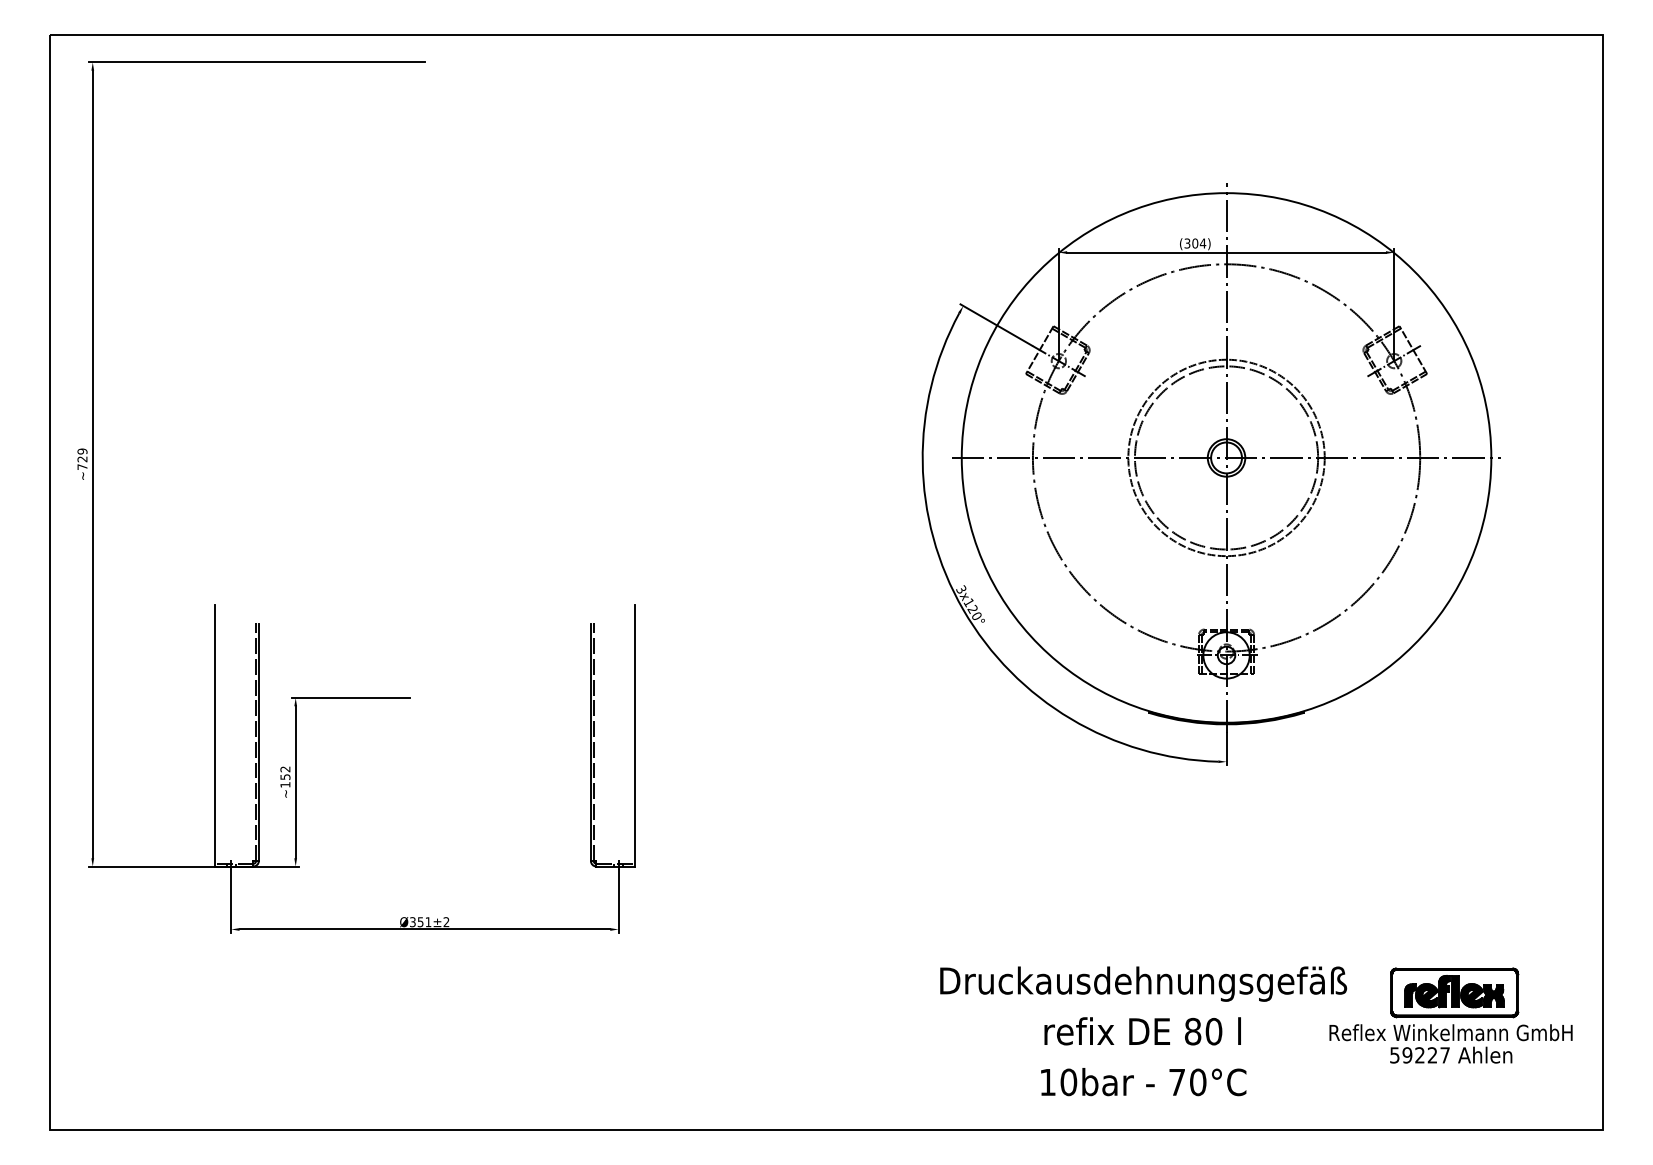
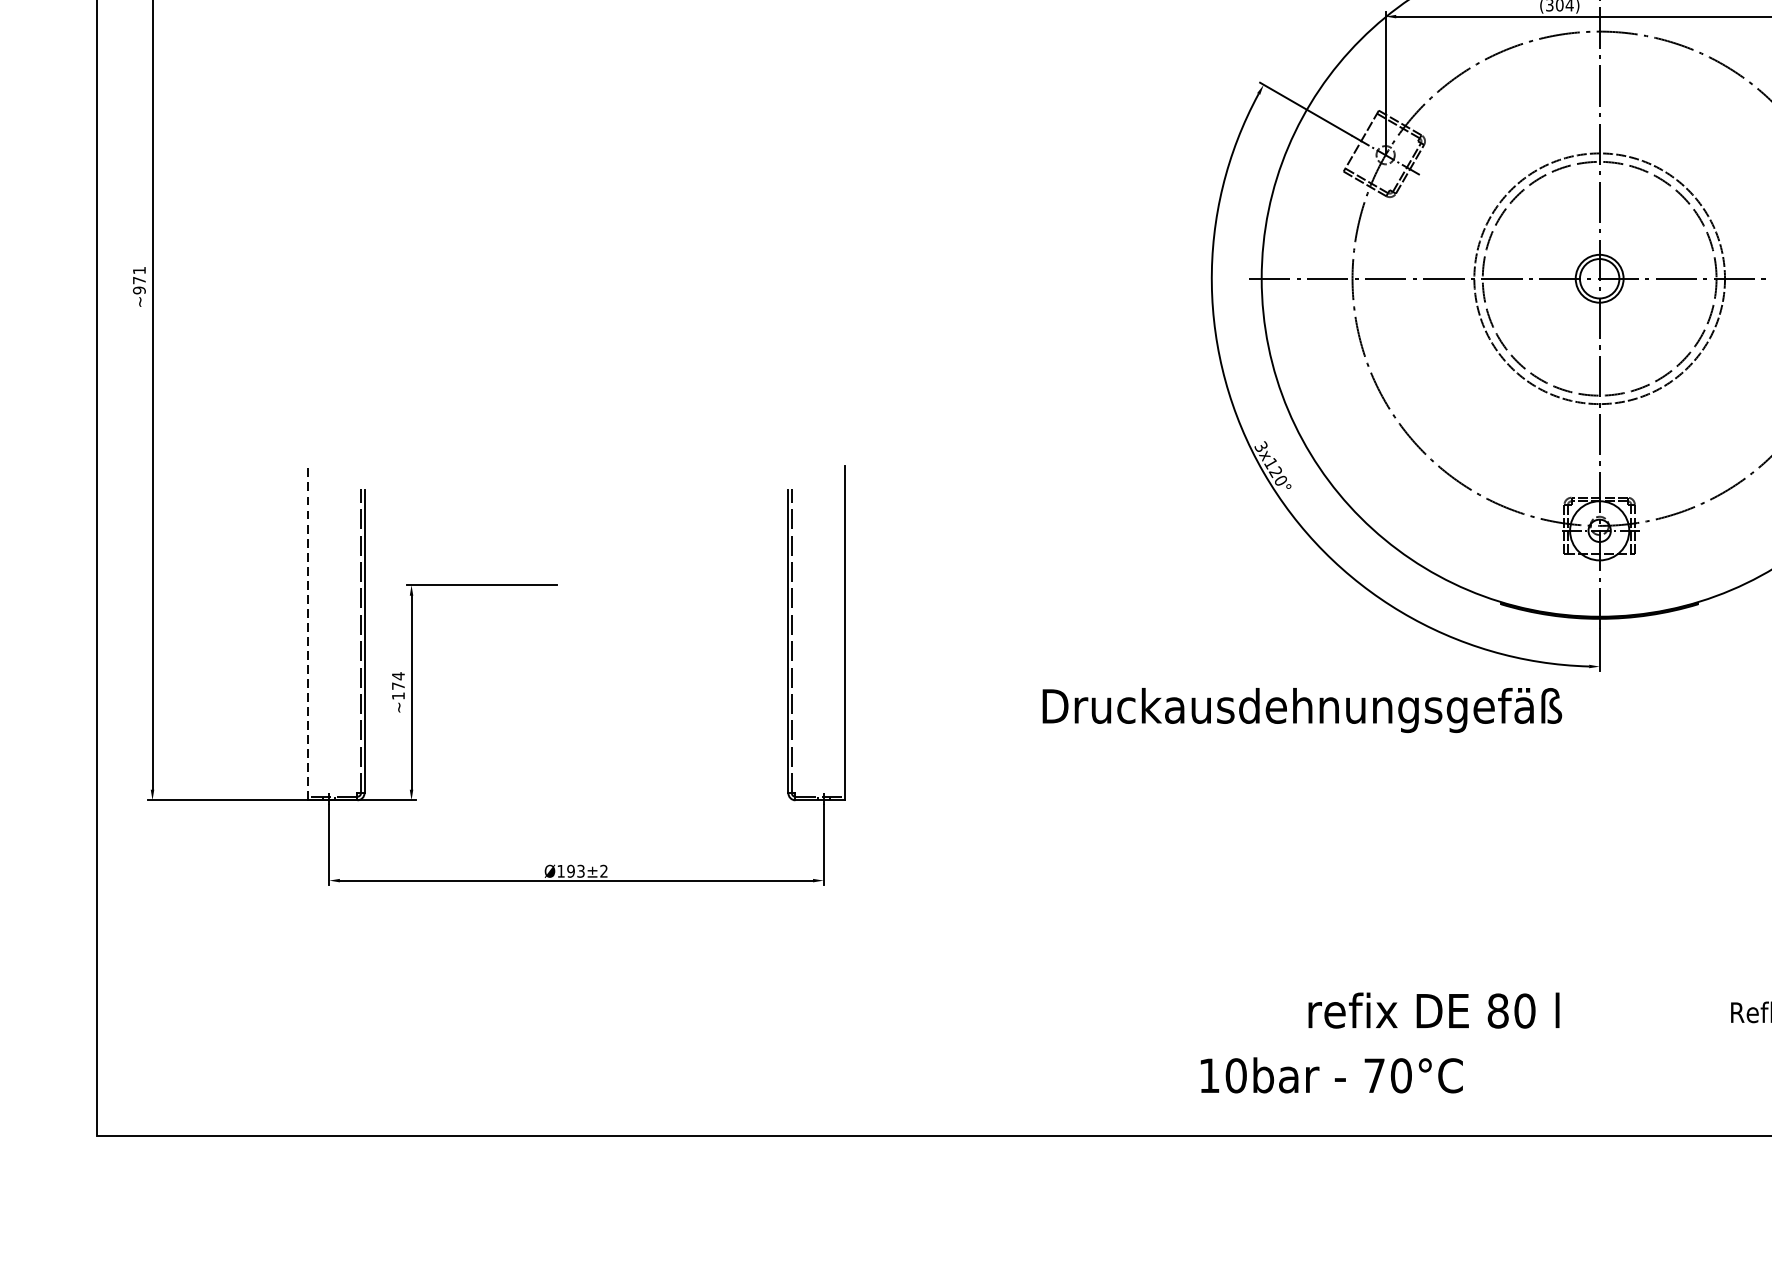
text: (82, 459) -> (139, 280), ~729 -> ~971
line: (214, 735) -> (307, 633), solid -> dashed
text: (285, 772) -> (398, 680), ~152 -> ~174
text: (420, 922) -> (570, 871), Ø351 -> Ø193
text: (1143, 983) -> (1302, 709), moved
text: (1142, 1031) -> (1433, 1010), moved
text: (1143, 1082) -> (1331, 1075), moved

